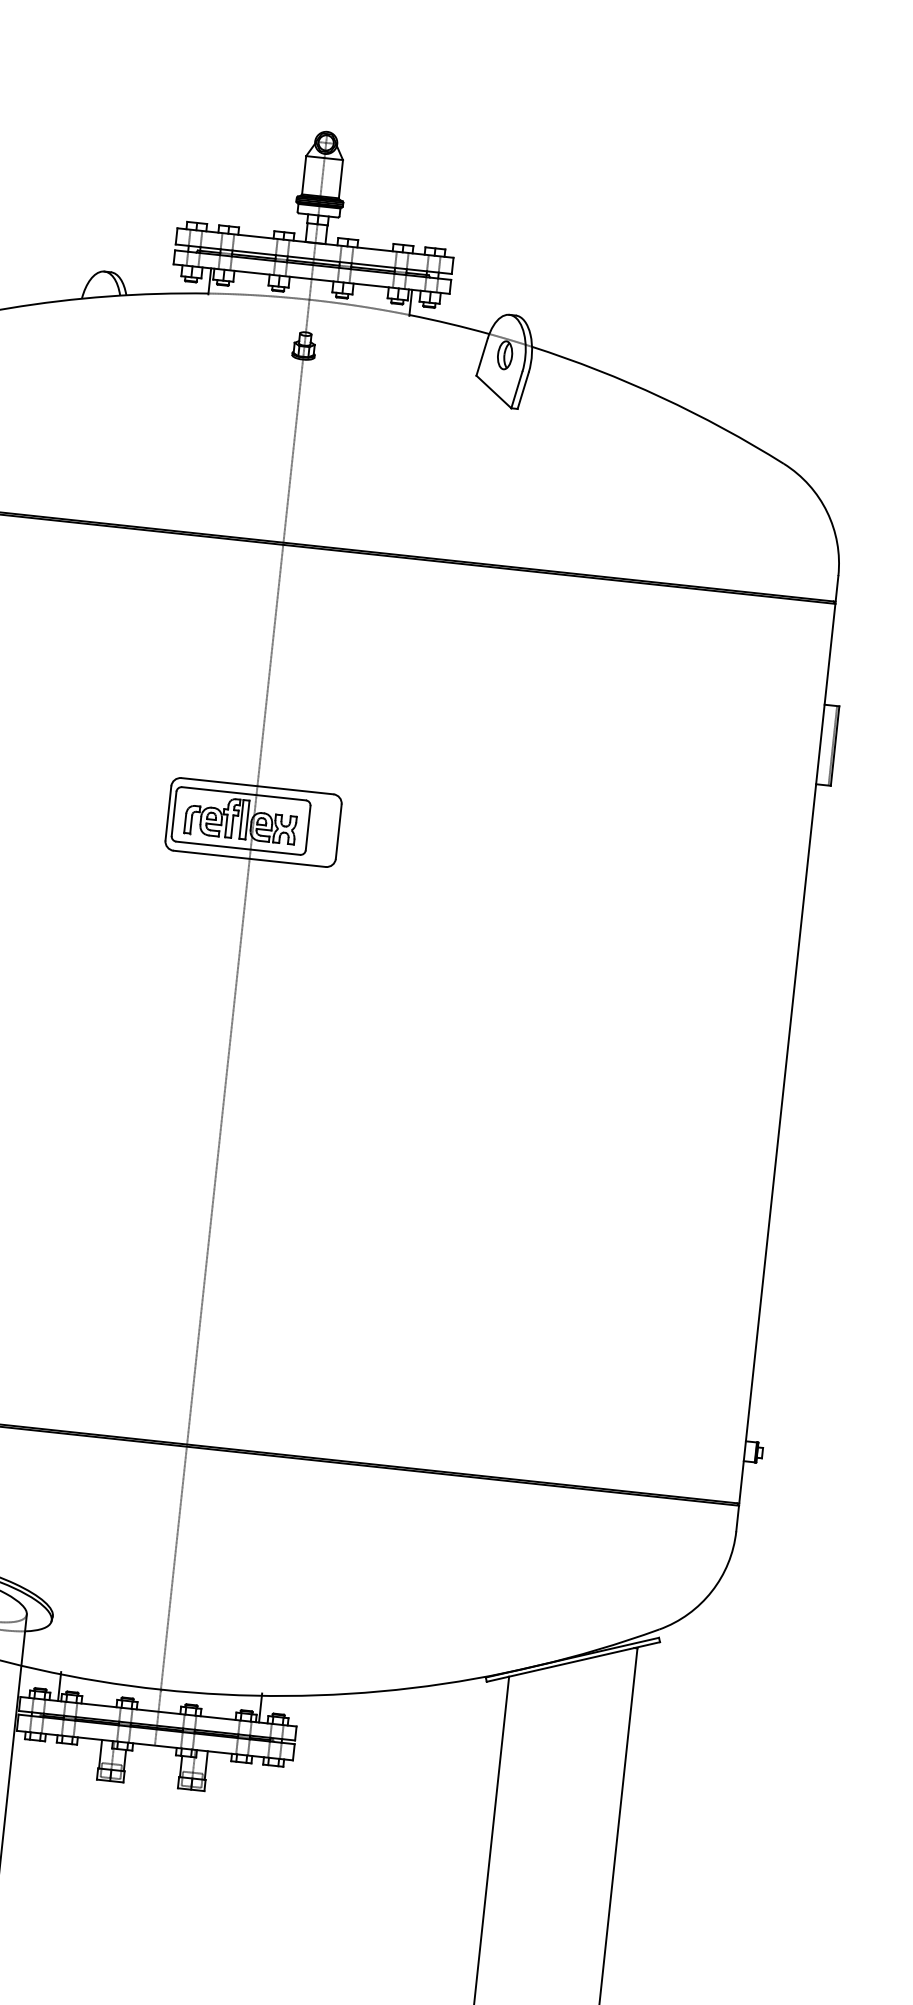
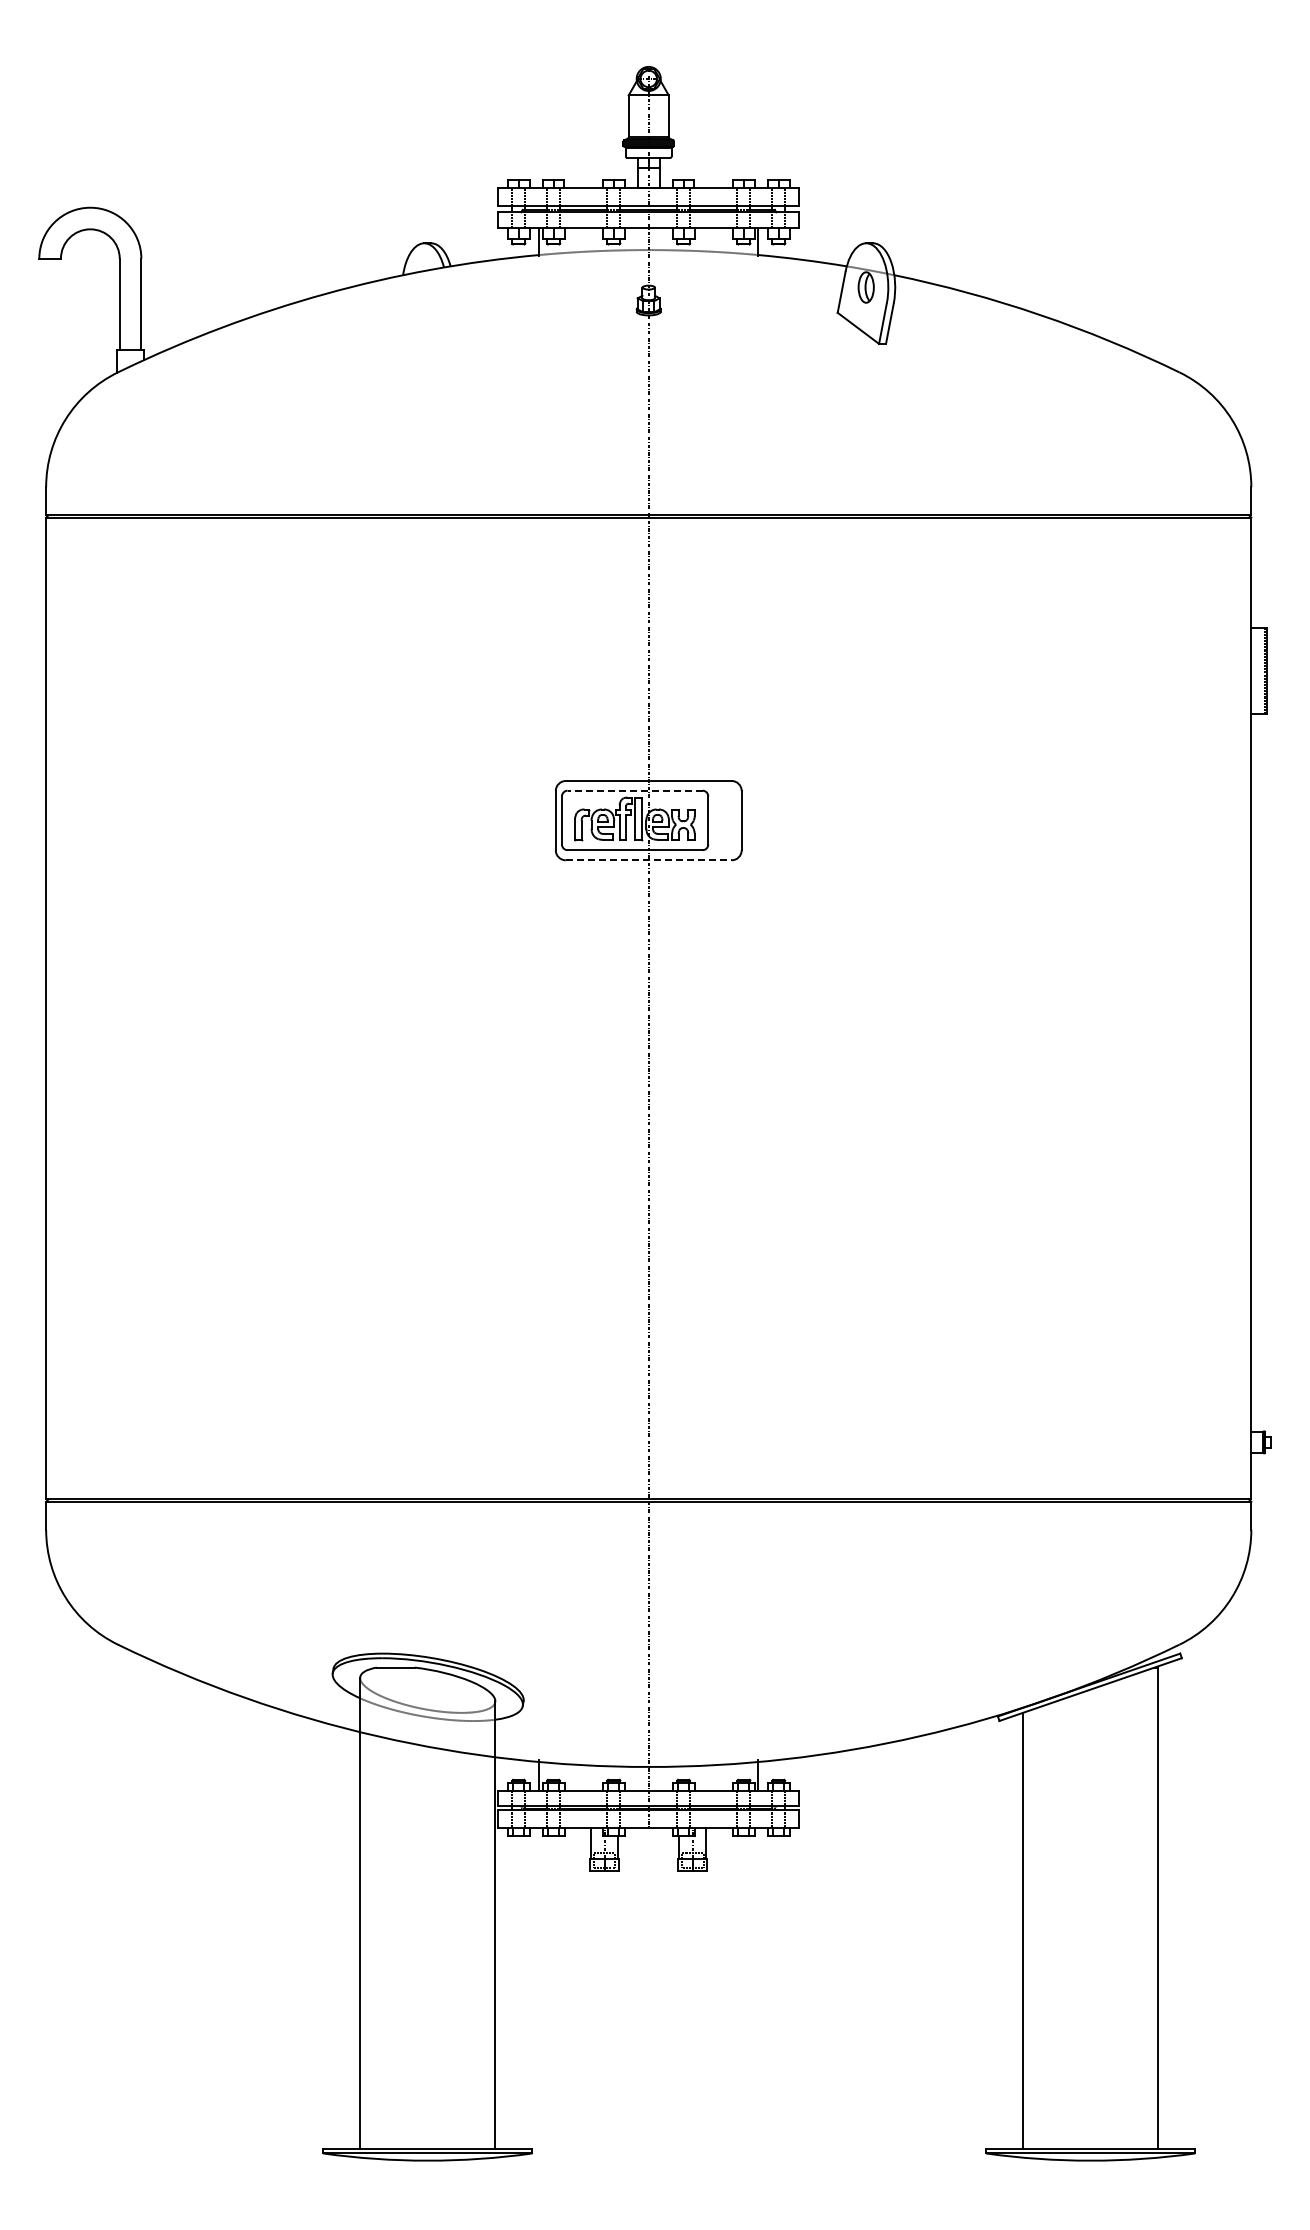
line: (244, 793) -> (635, 790), solid -> dashed
line: (249, 859) -> (648, 860), solid -> dashed

